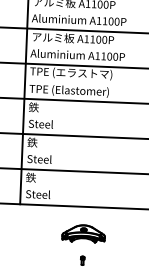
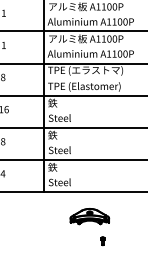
part: (83, 233) -> (89, 216), moved

